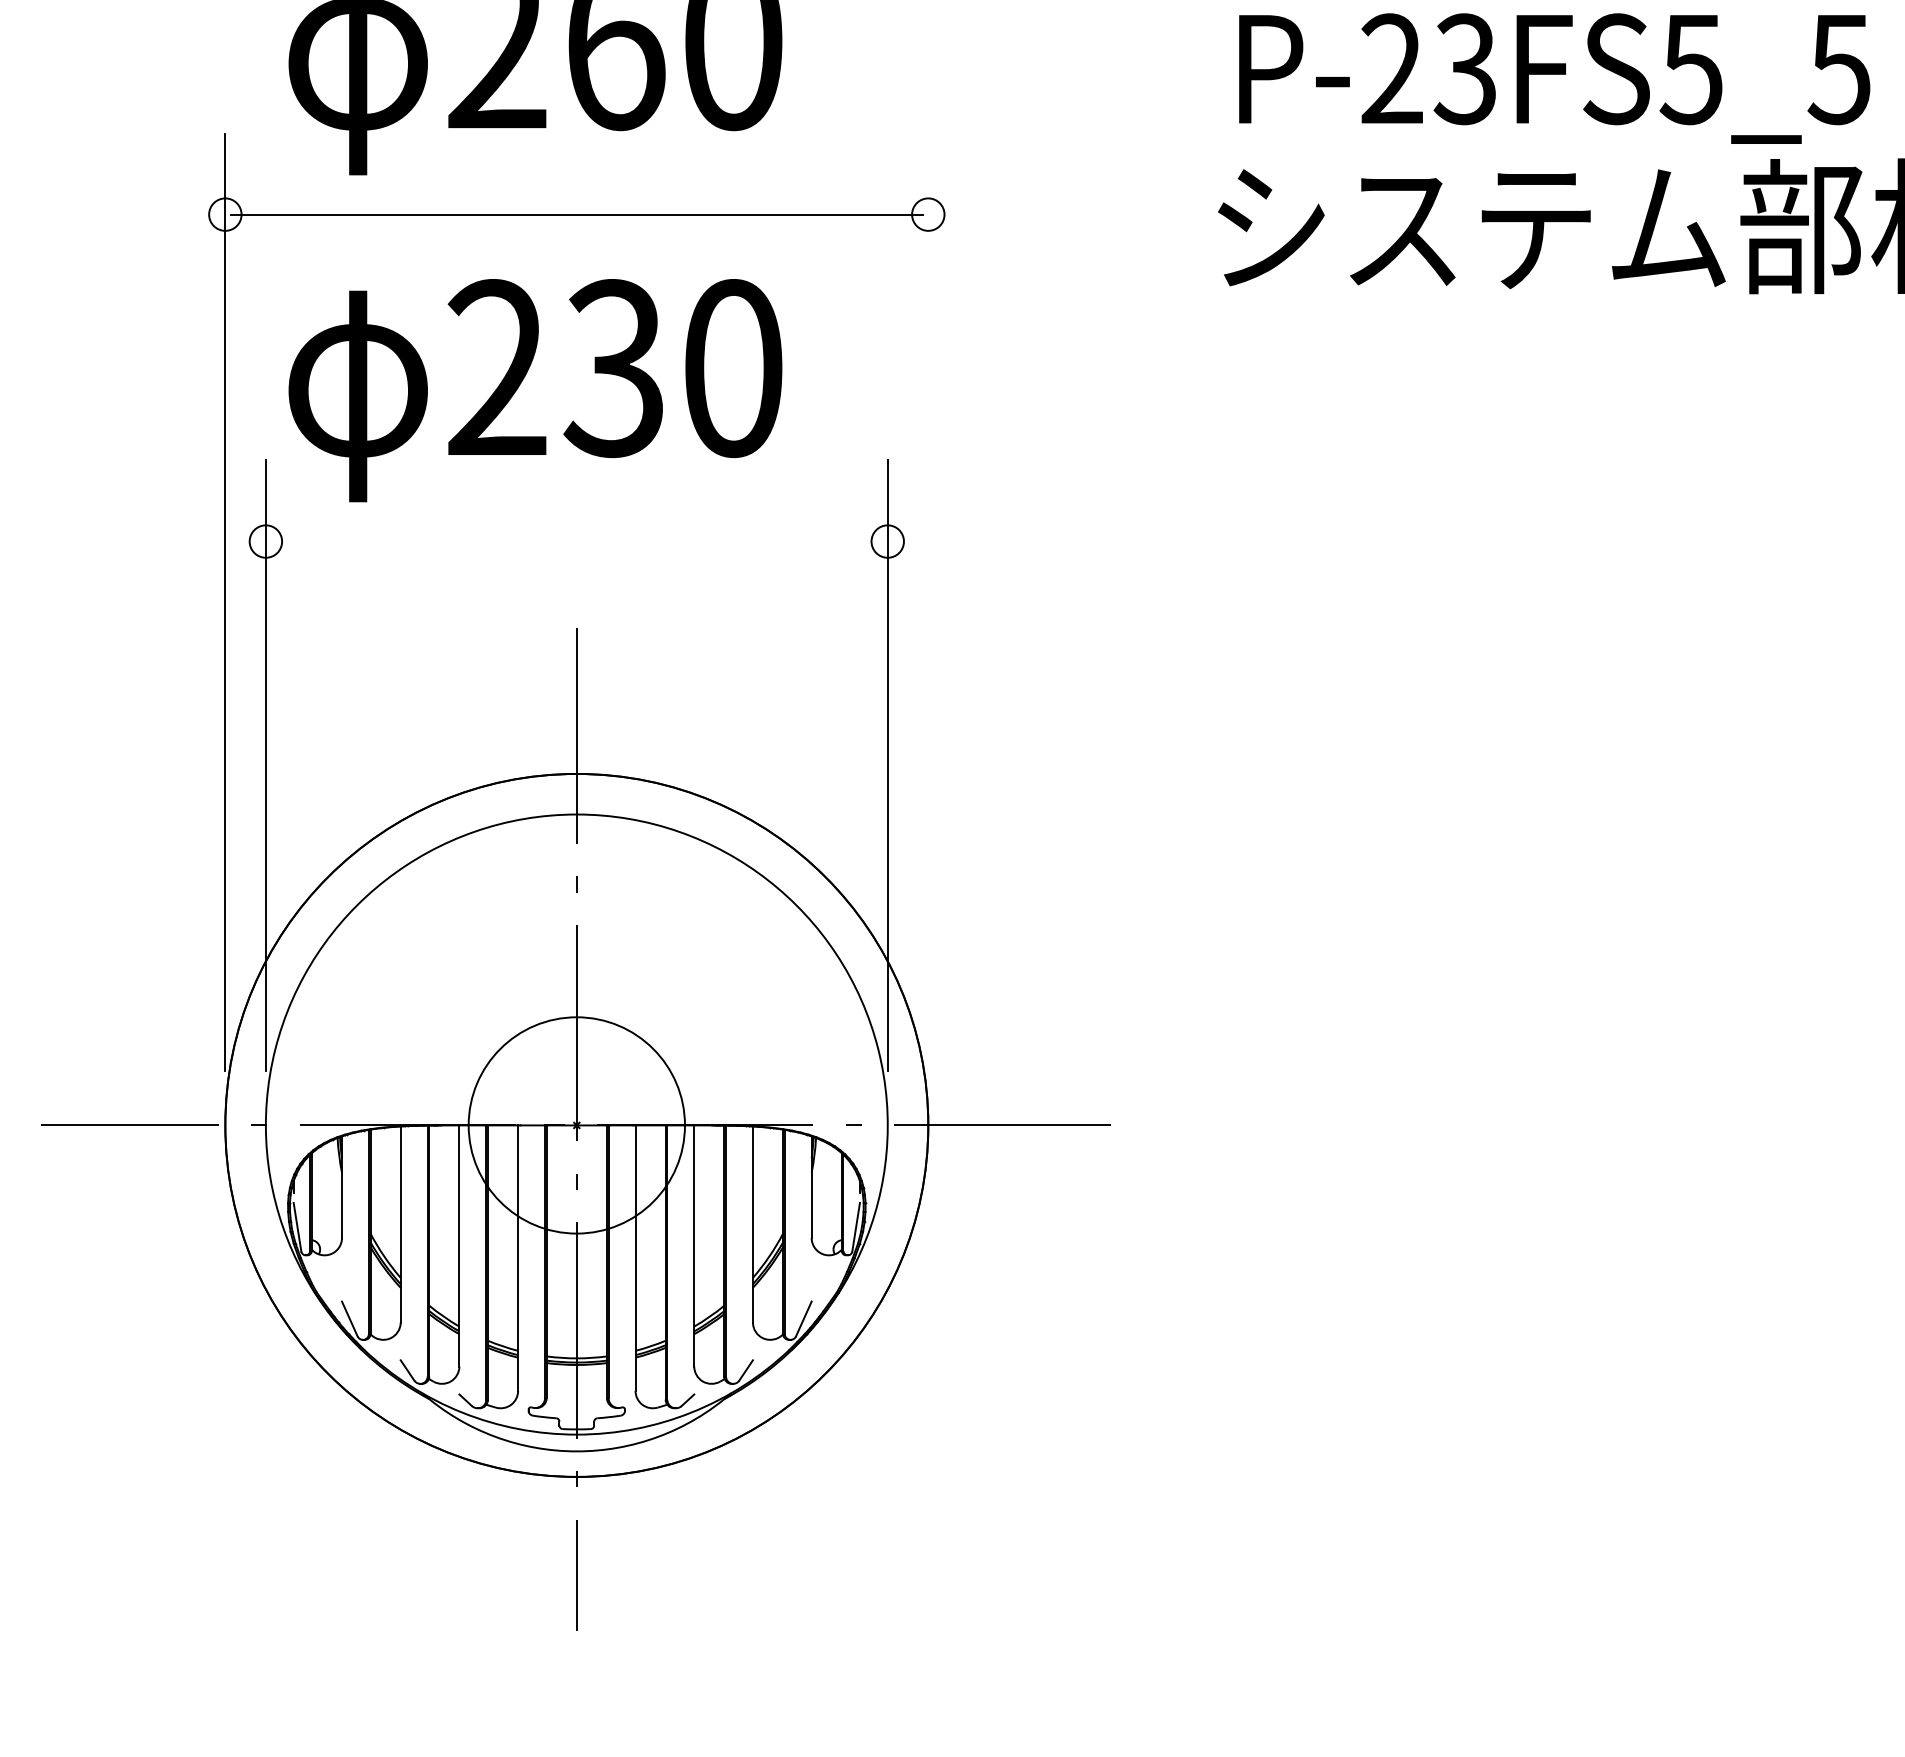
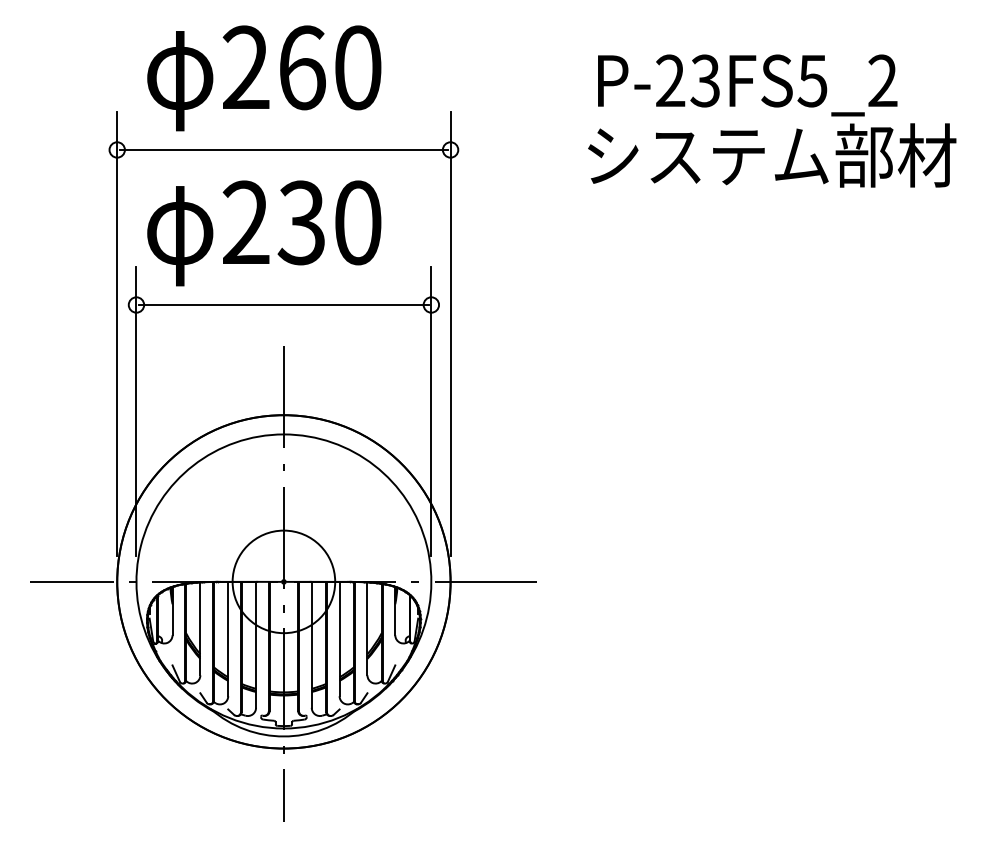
text: (1839, 68) -> (882, 80), P-23FS5_5 -> P-23FS5_2
line: (575, 542) -> (283, 305), added
line: (928, 601) -> (450, 333), added

